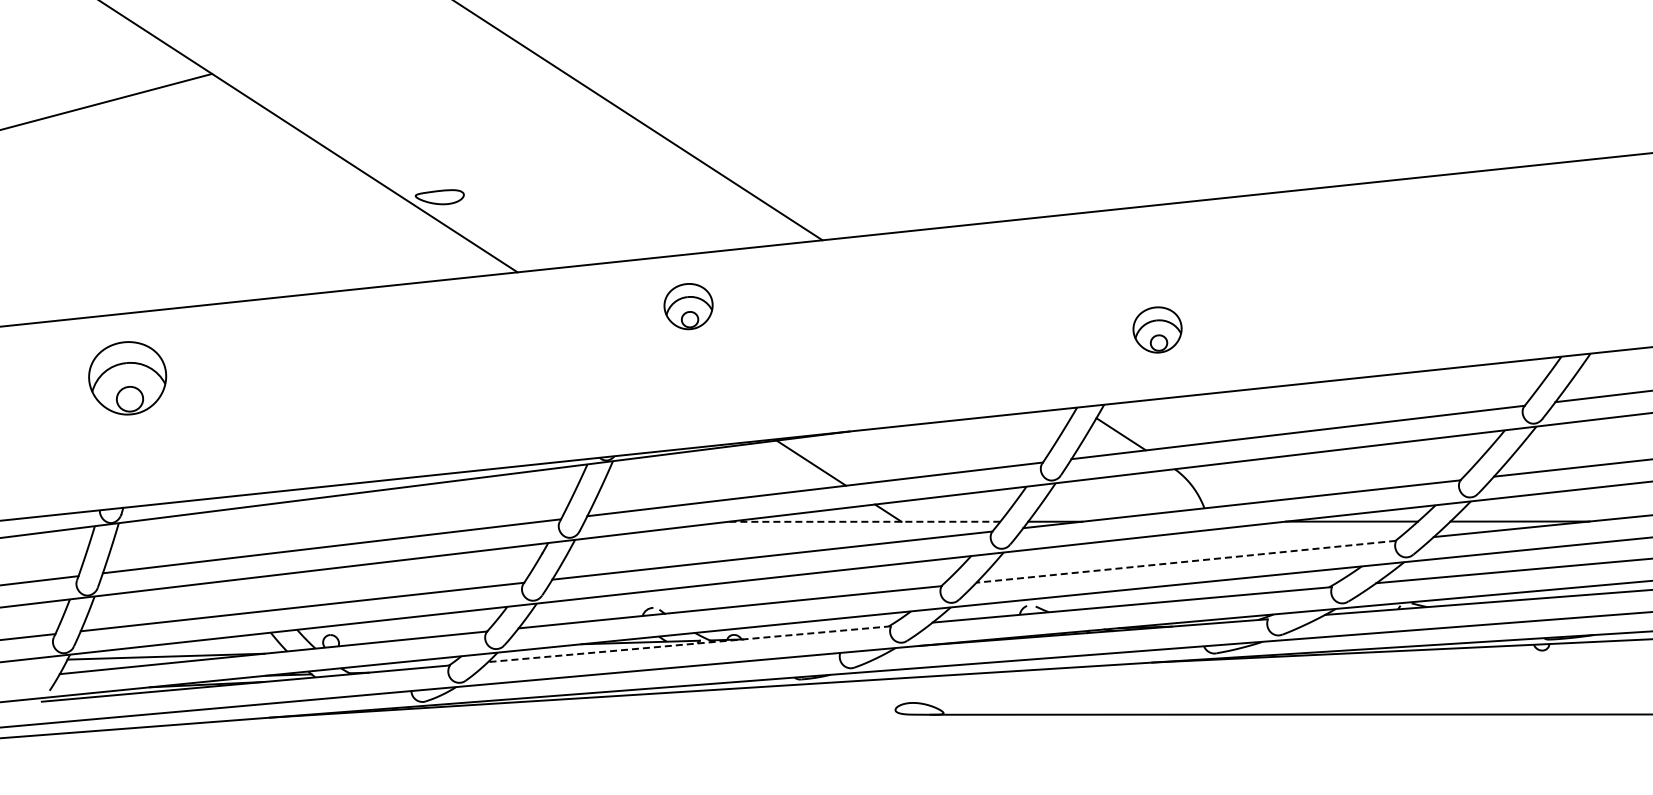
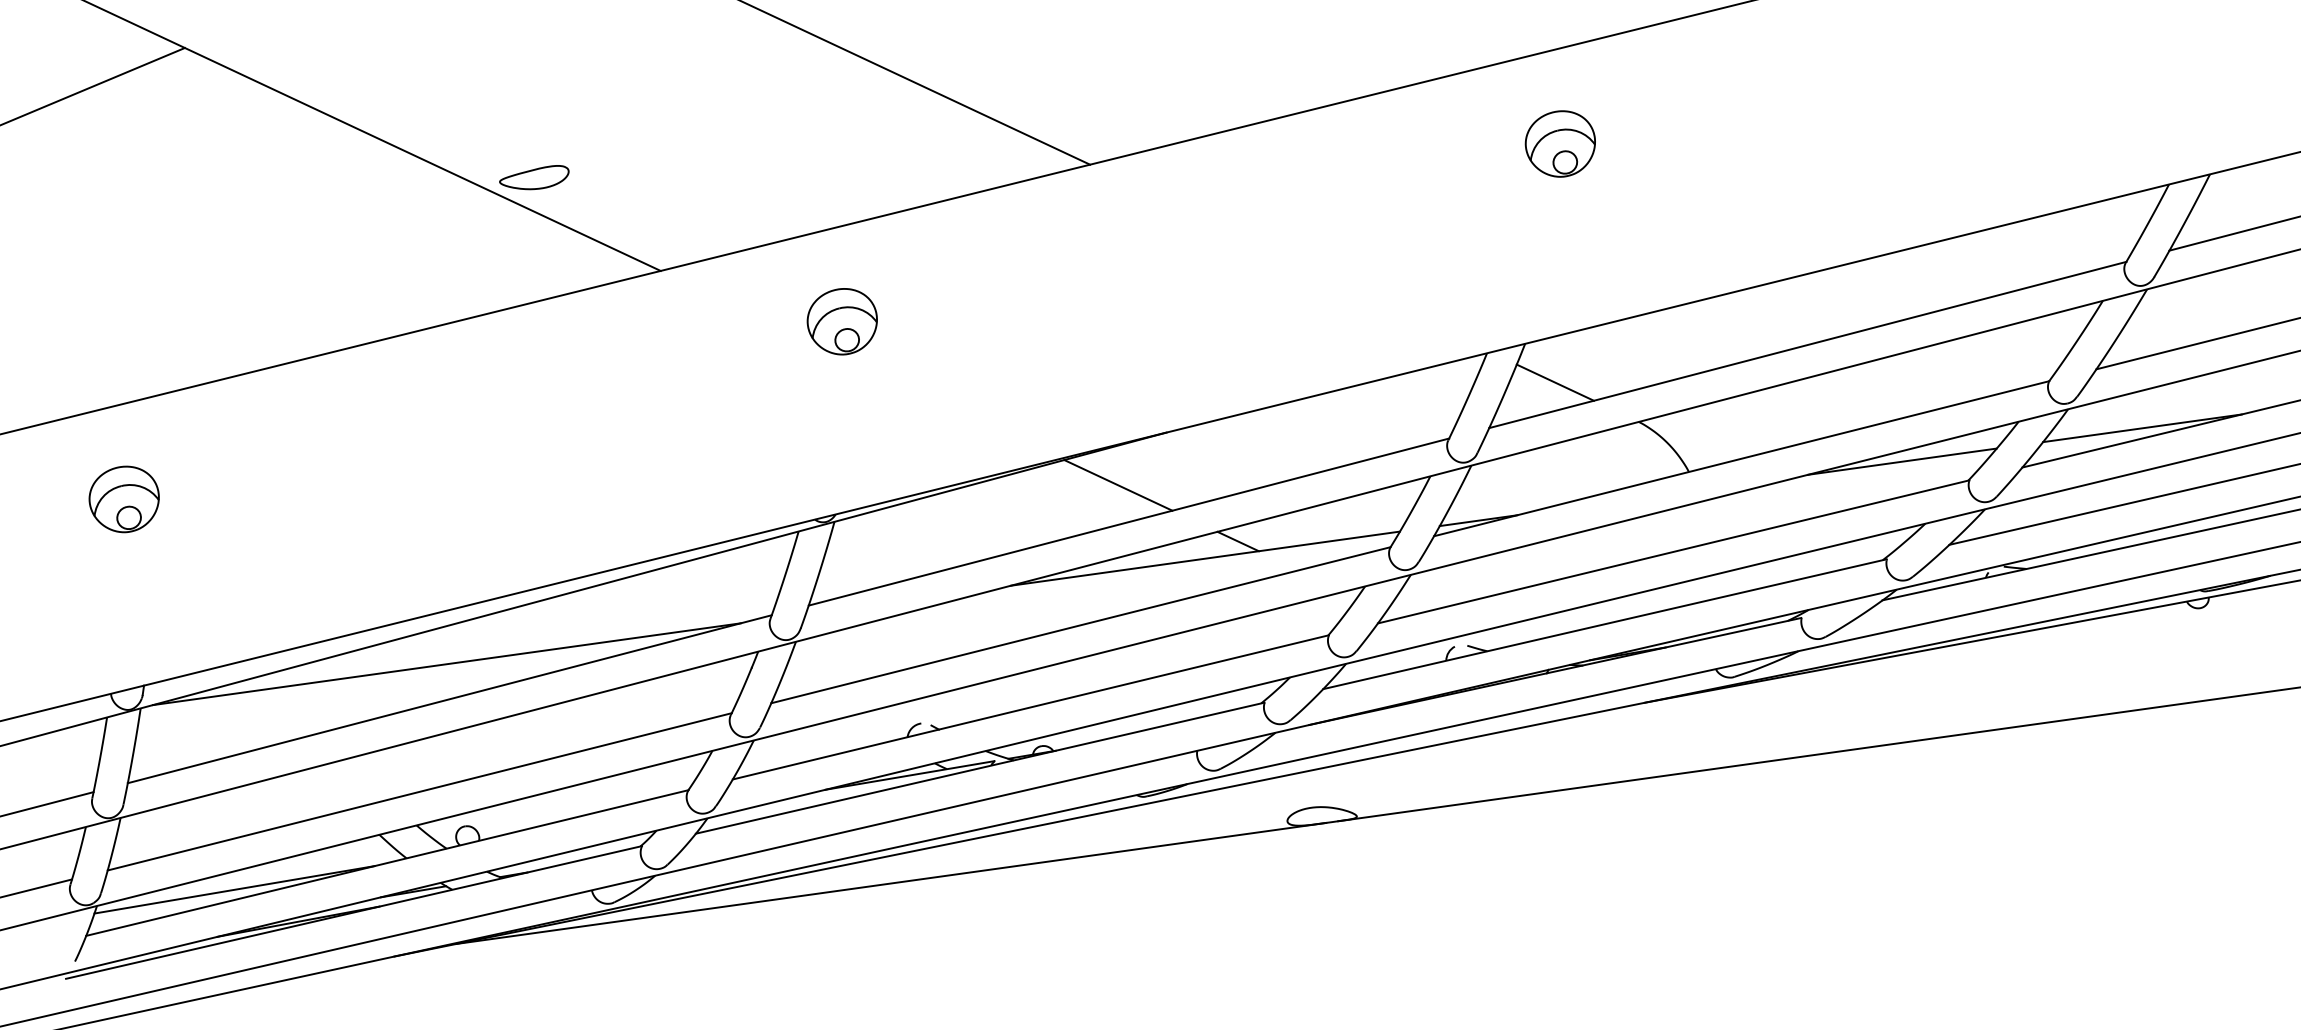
part: (688, 306) -> (842, 321), moved
part: (1157, 329) -> (1560, 143), moved
part: (127, 377) -> (124, 498), size x0.62
line: (333, 521) -> (447, 663), added
line: (863, 521) -> (1204, 558), dashed -> solid
line: (1186, 561) -> (1673, 551), dashed -> solid
line: (689, 644) -> (980, 768), dashed -> solid
line: (617, 714) -> (891, 882), added

